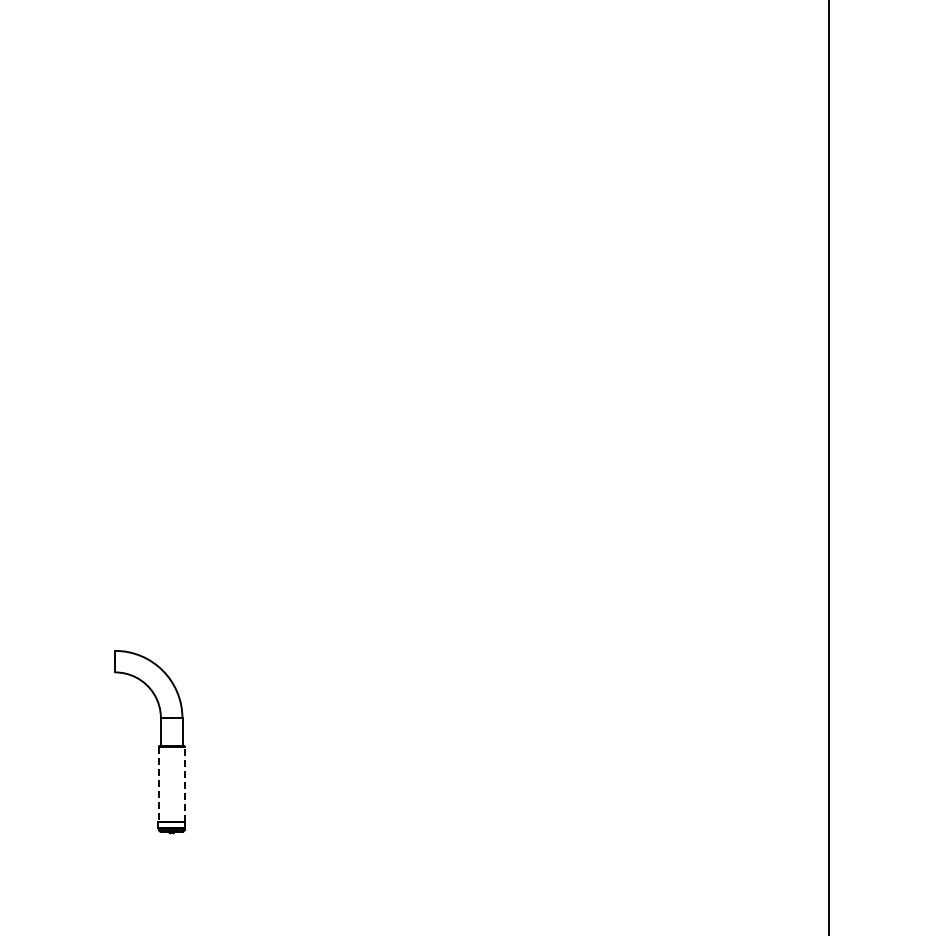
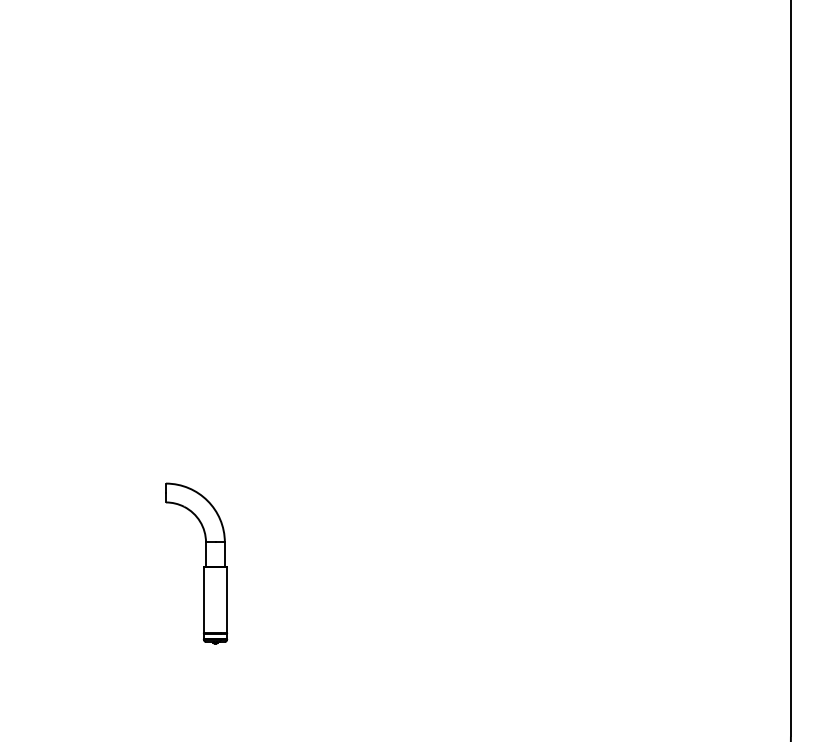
line: (158, 784) -> (203, 600), dashed -> solid
line: (184, 784) -> (226, 600), dashed -> solid

